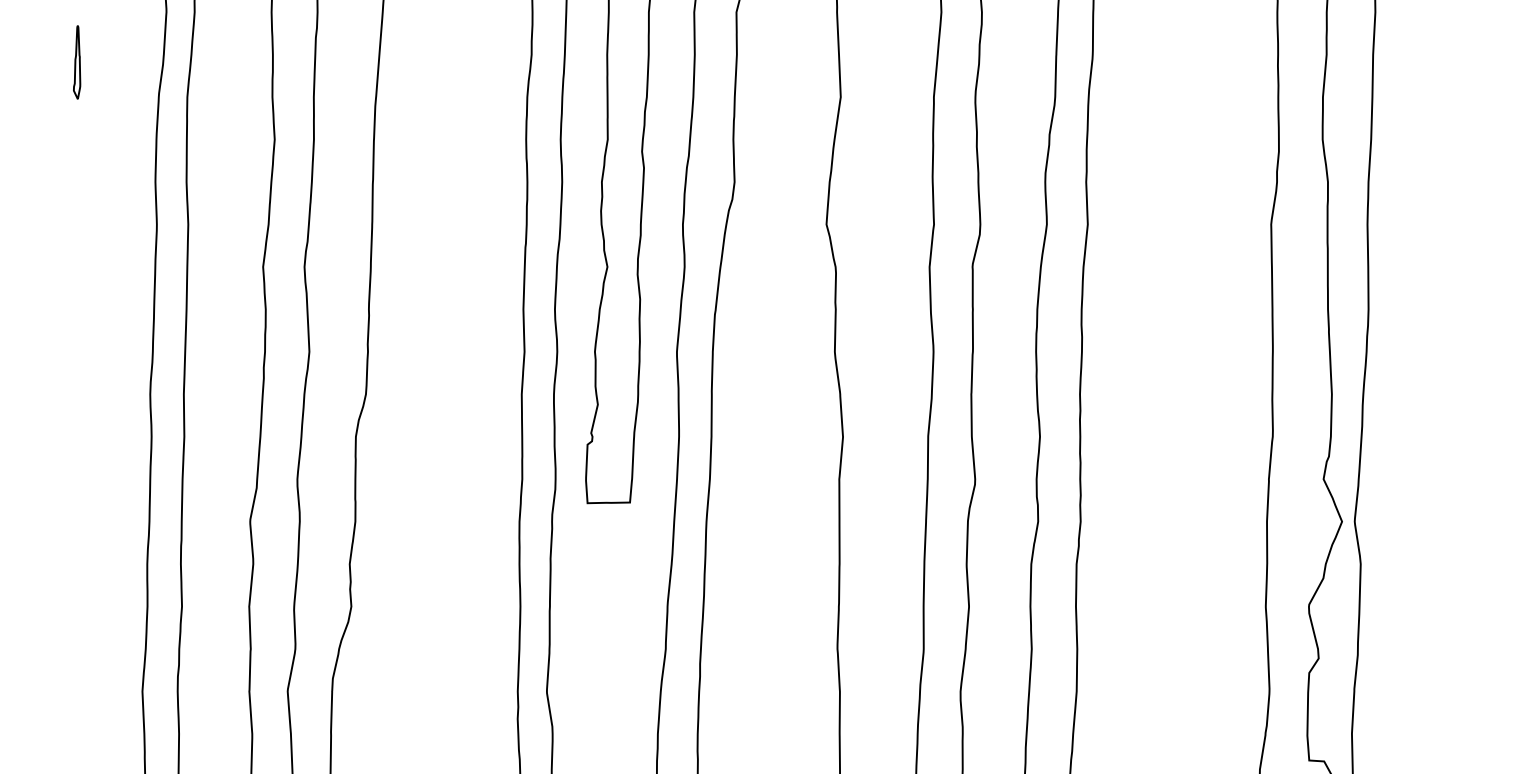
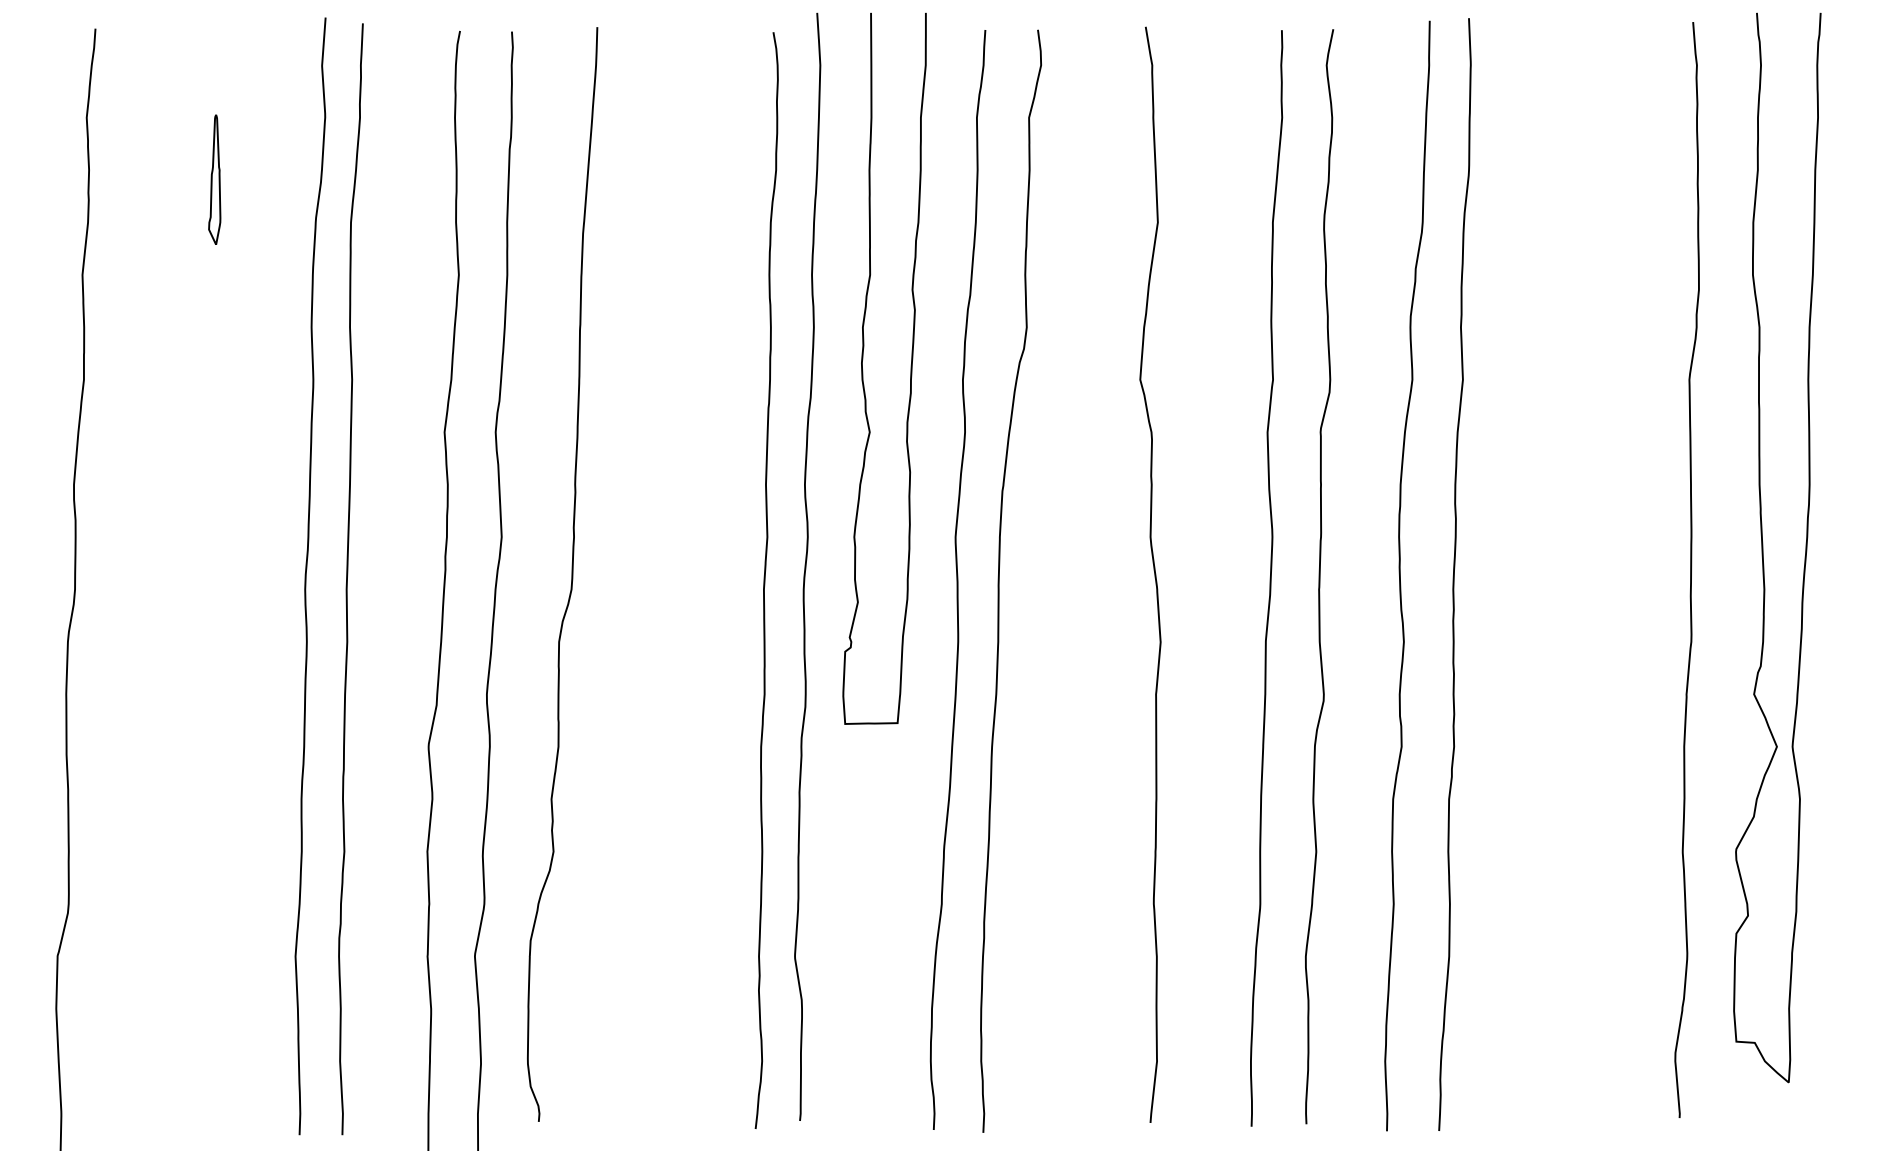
part: (76, 62) -> (214, 179), size x1.43

